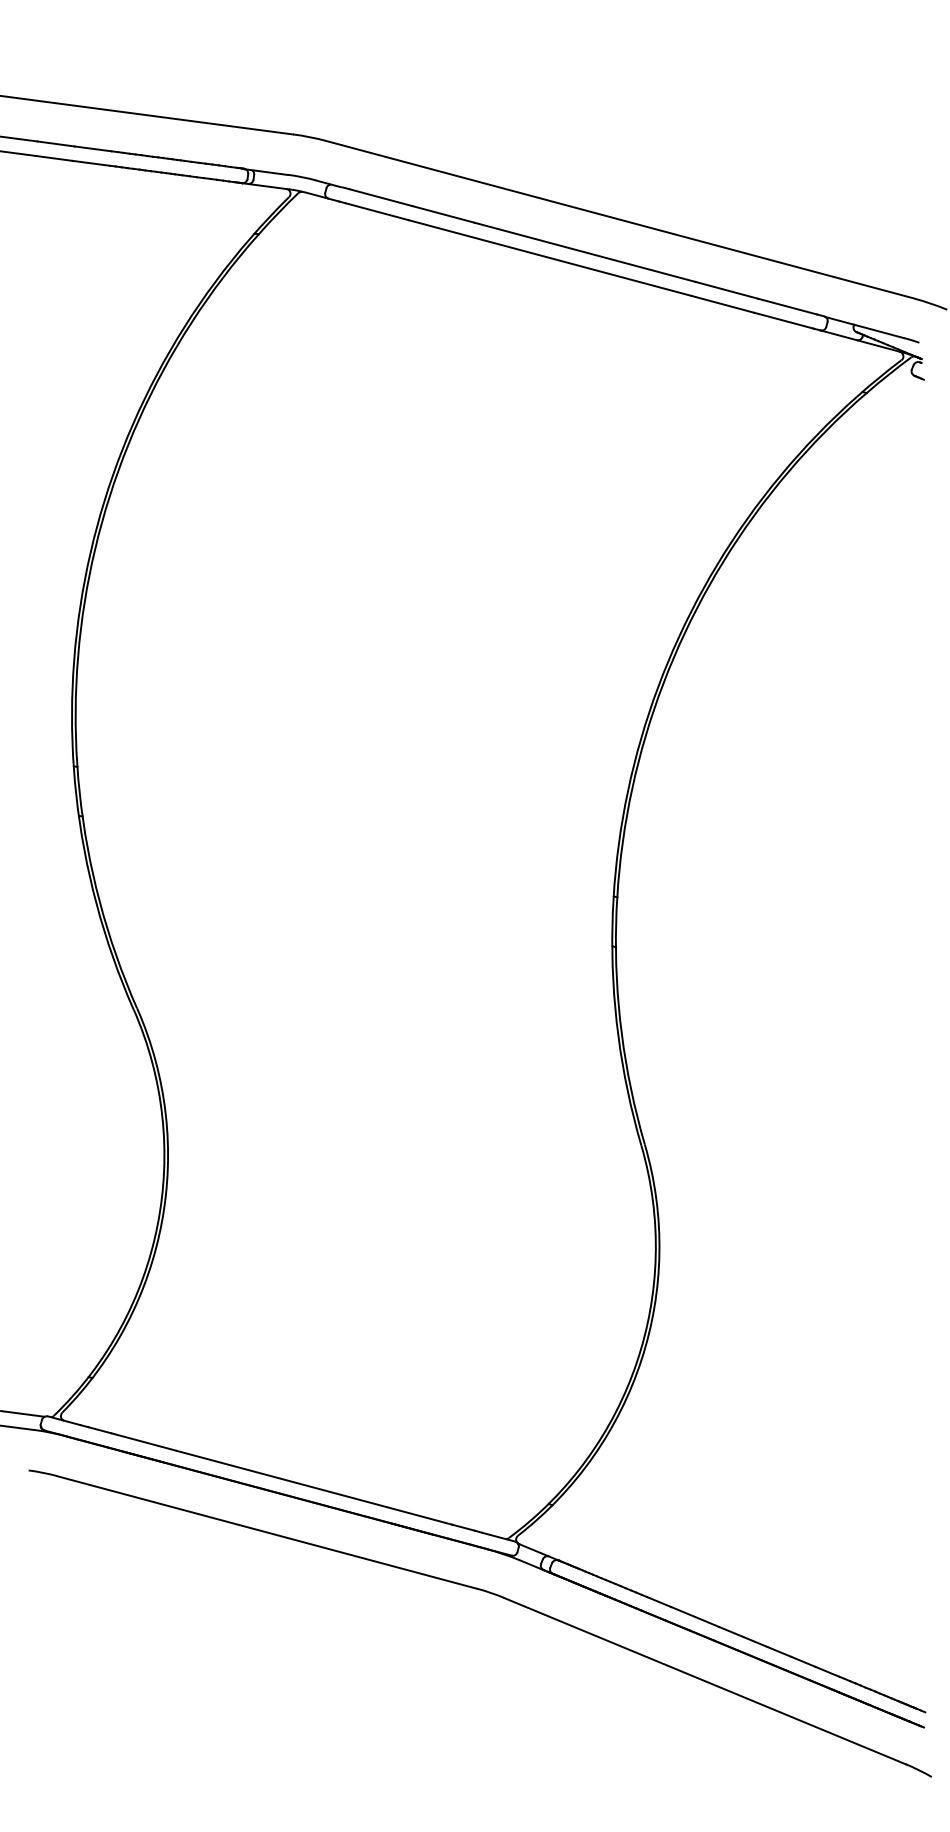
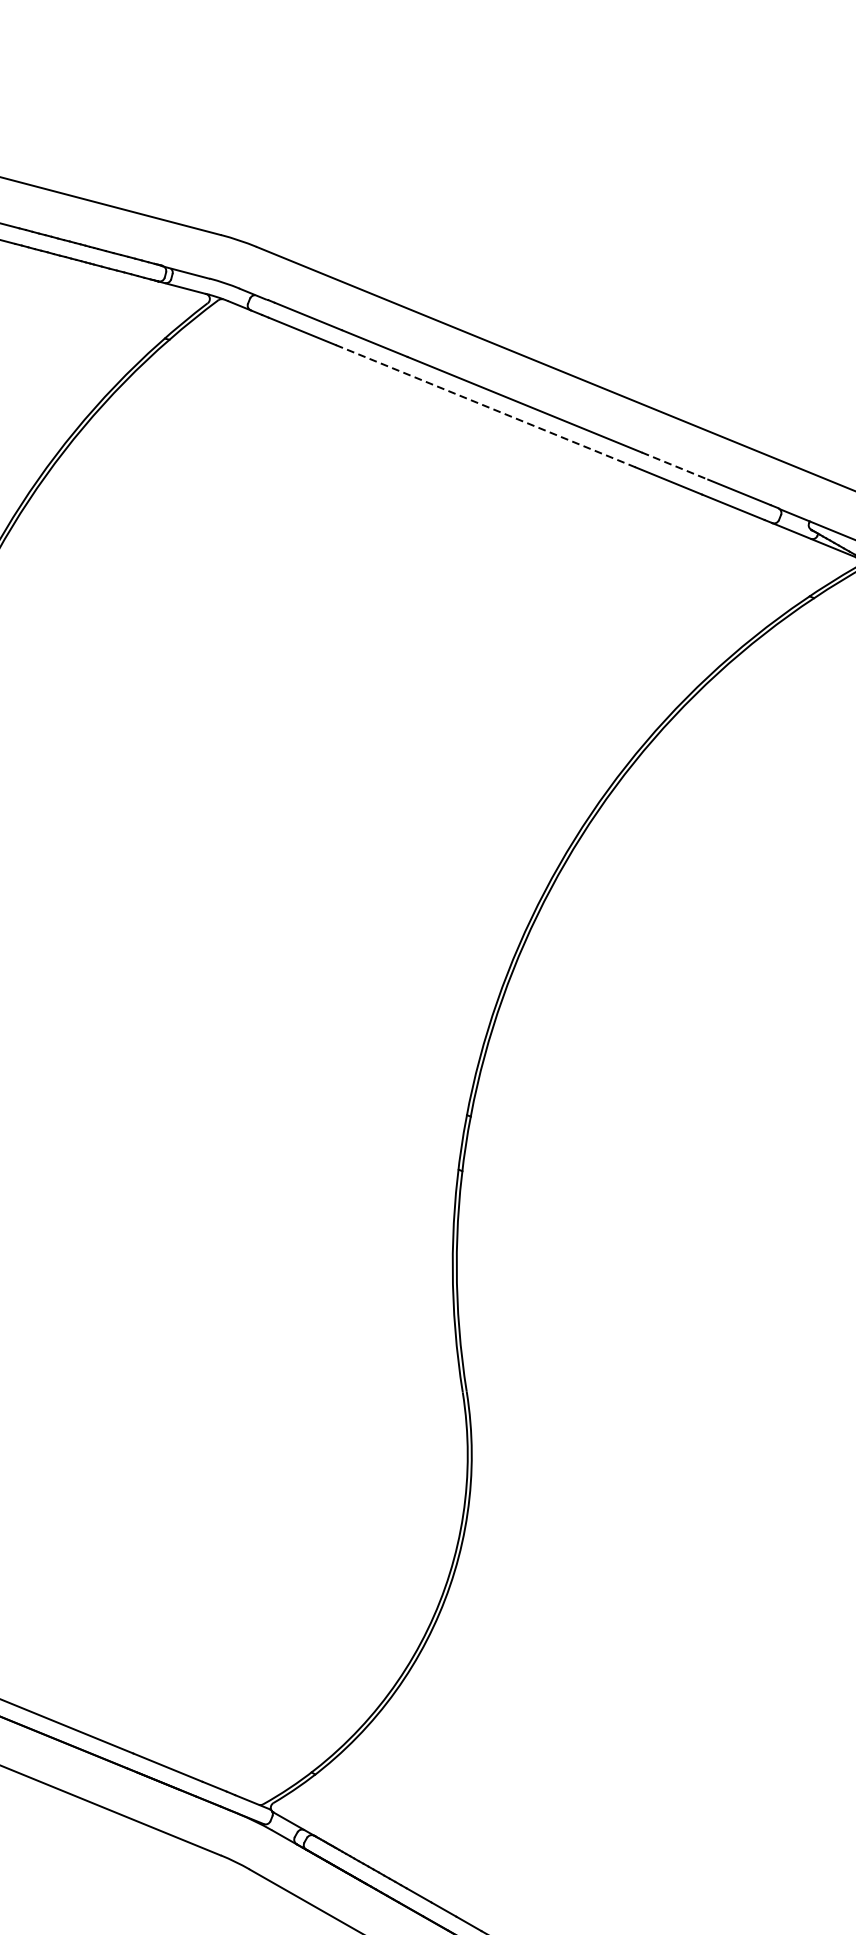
line: (549, 257) -> (485, 405), solid -> dashed
line: (727, 290) -> (675, 466), solid -> dashed

